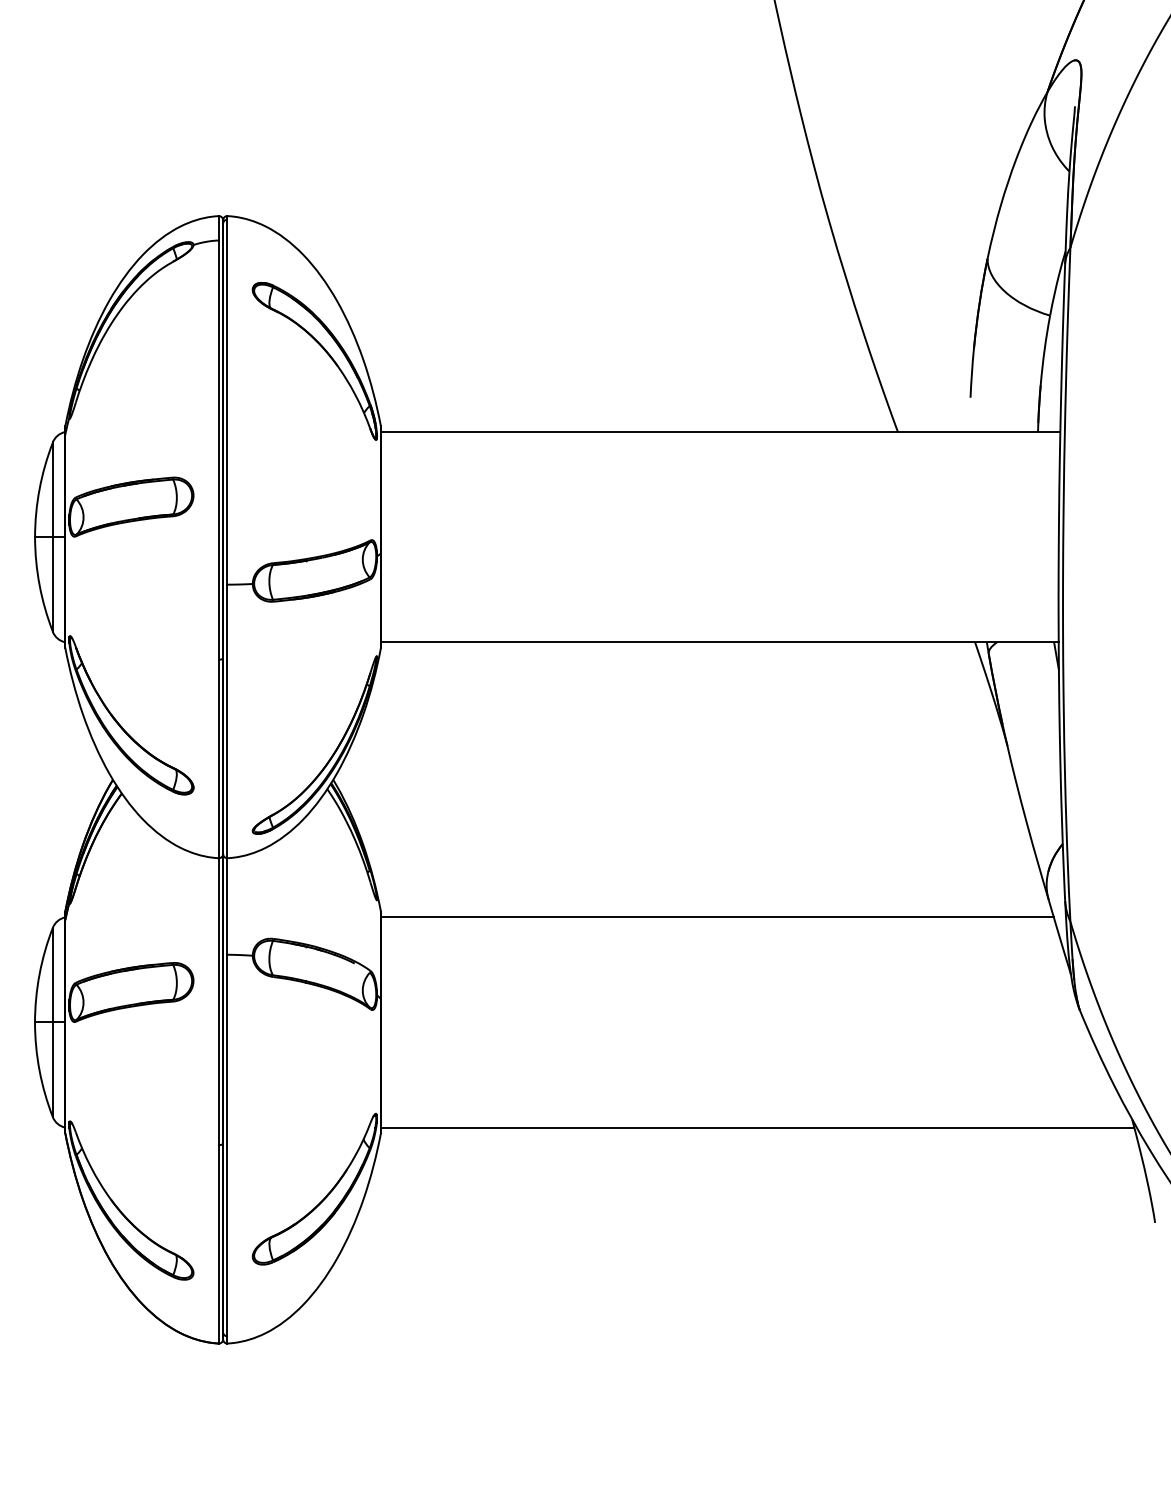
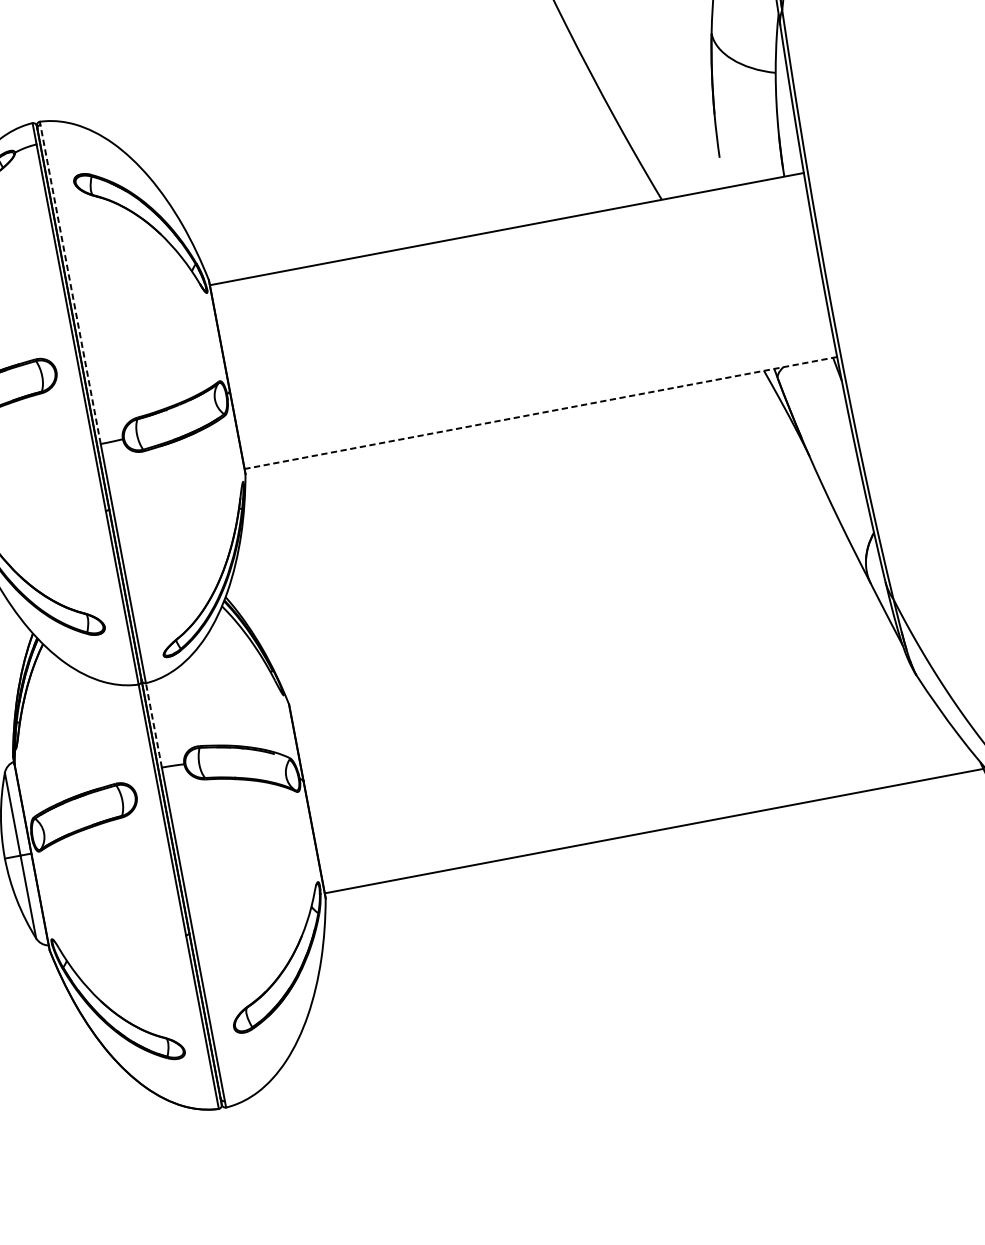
line: (227, 402) -> (70, 284), solid -> dashed
line: (719, 642) -> (540, 413), solid -> dashed
line: (227, 905) -> (153, 724), solid -> dashed
line: (717, 917) -> (584, 654), removed

